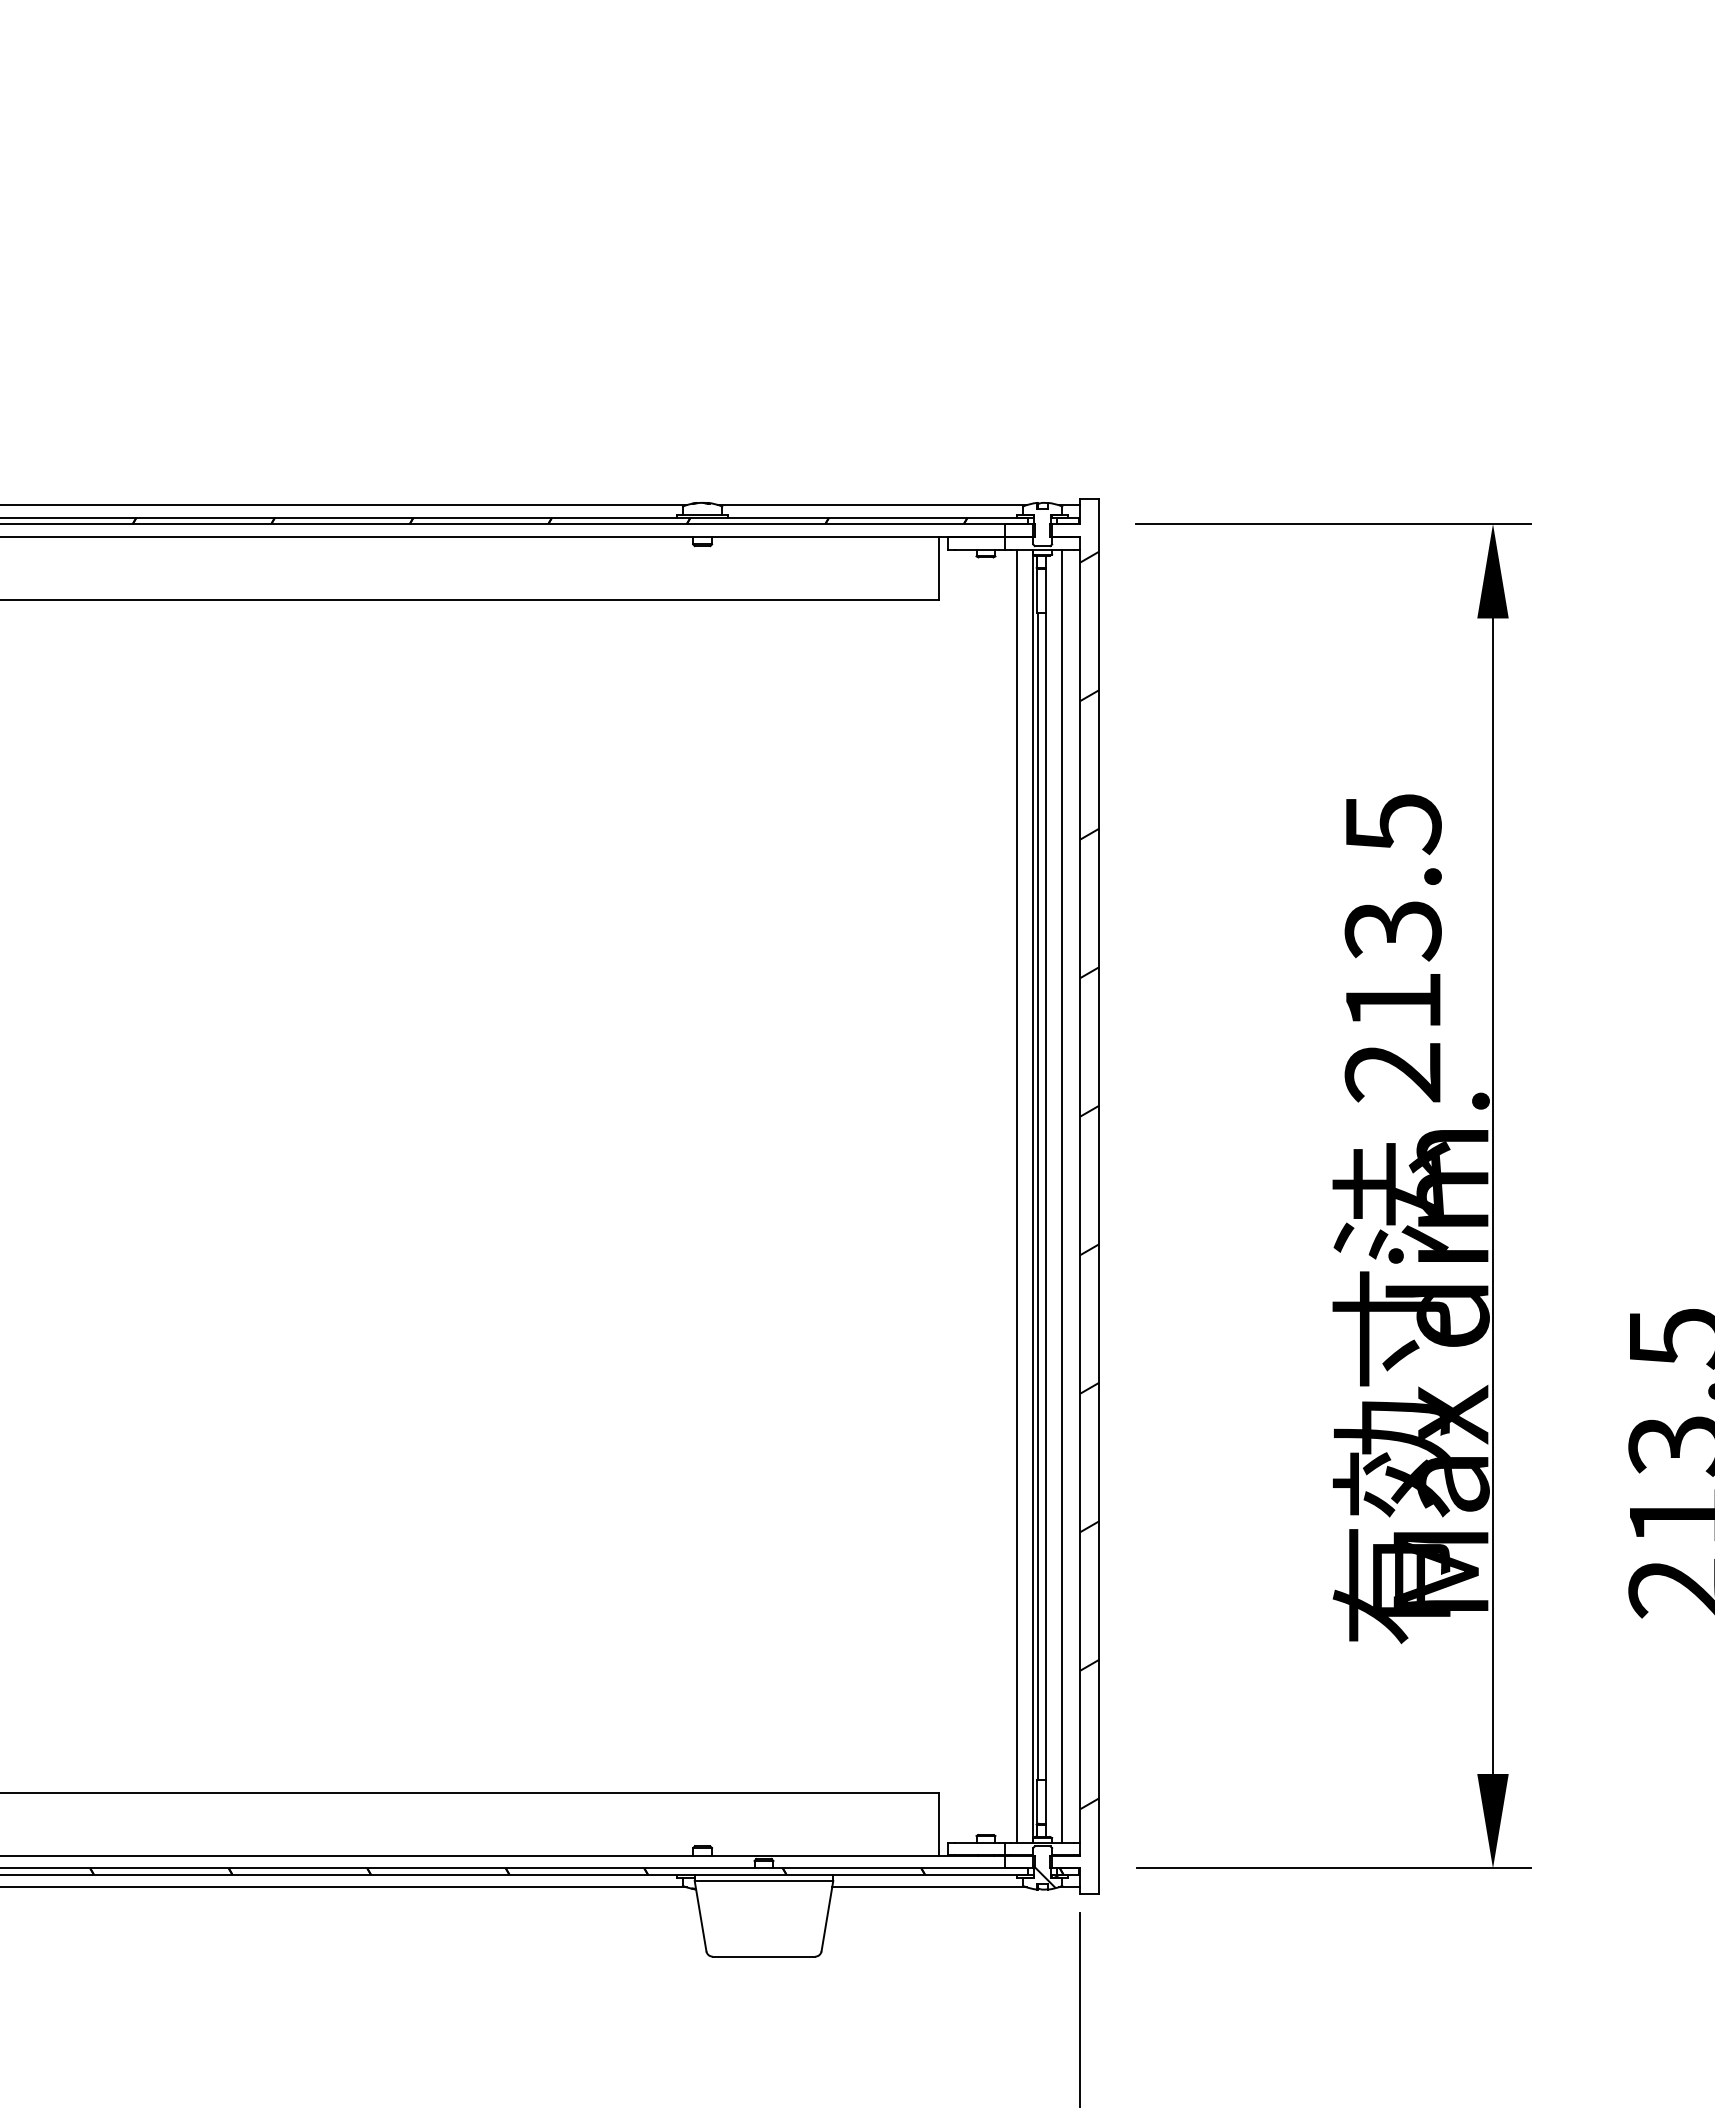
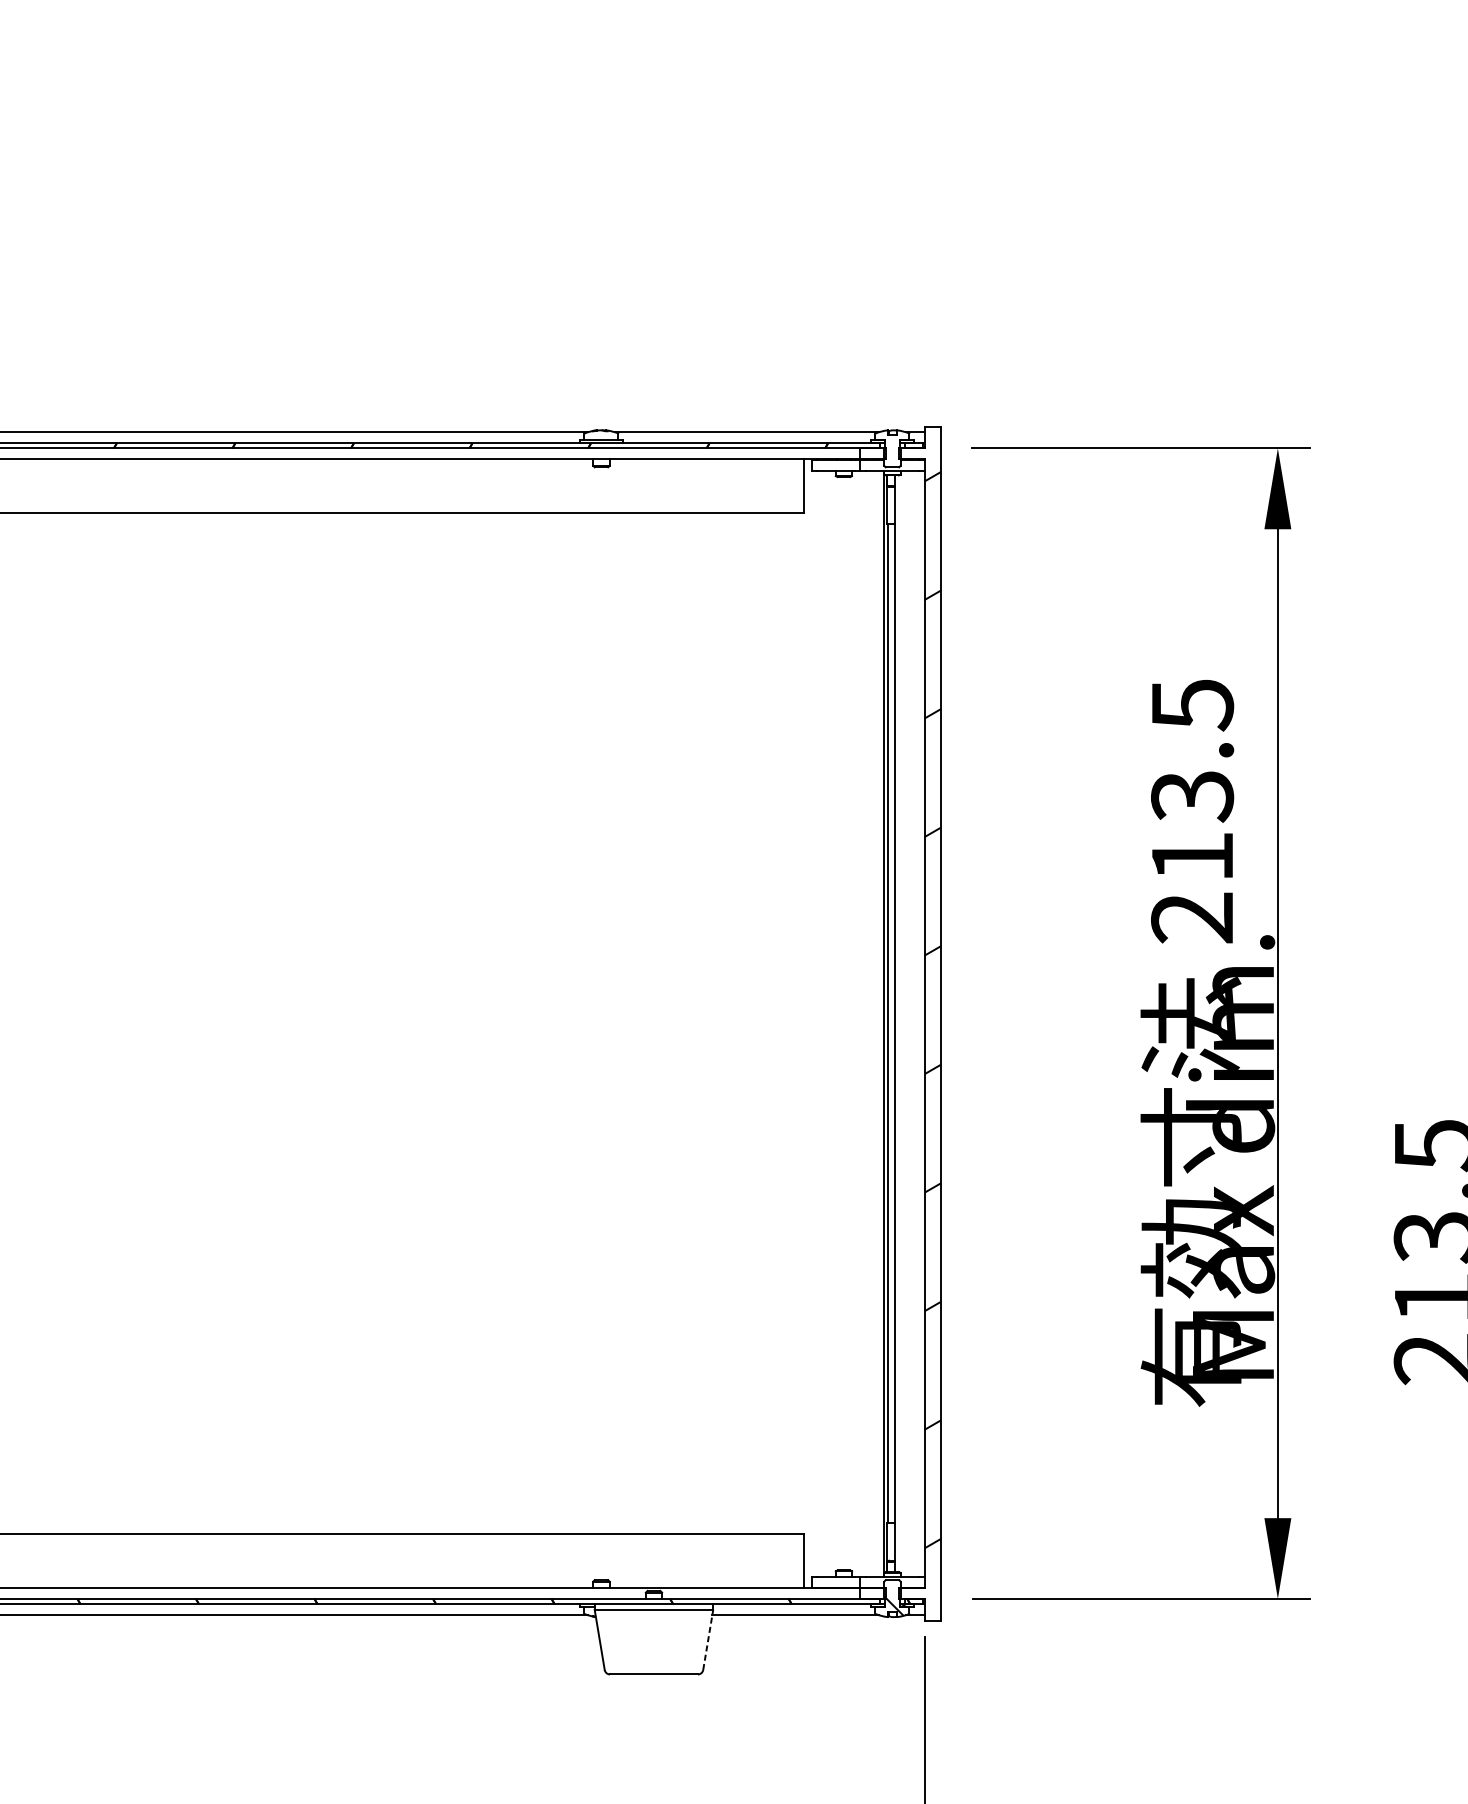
line: (1017, 1195) -> (870, 1023), removed
line: (1061, 1195) -> (908, 1023), removed
line: (827, 1916) -> (708, 1640), solid -> dashed

